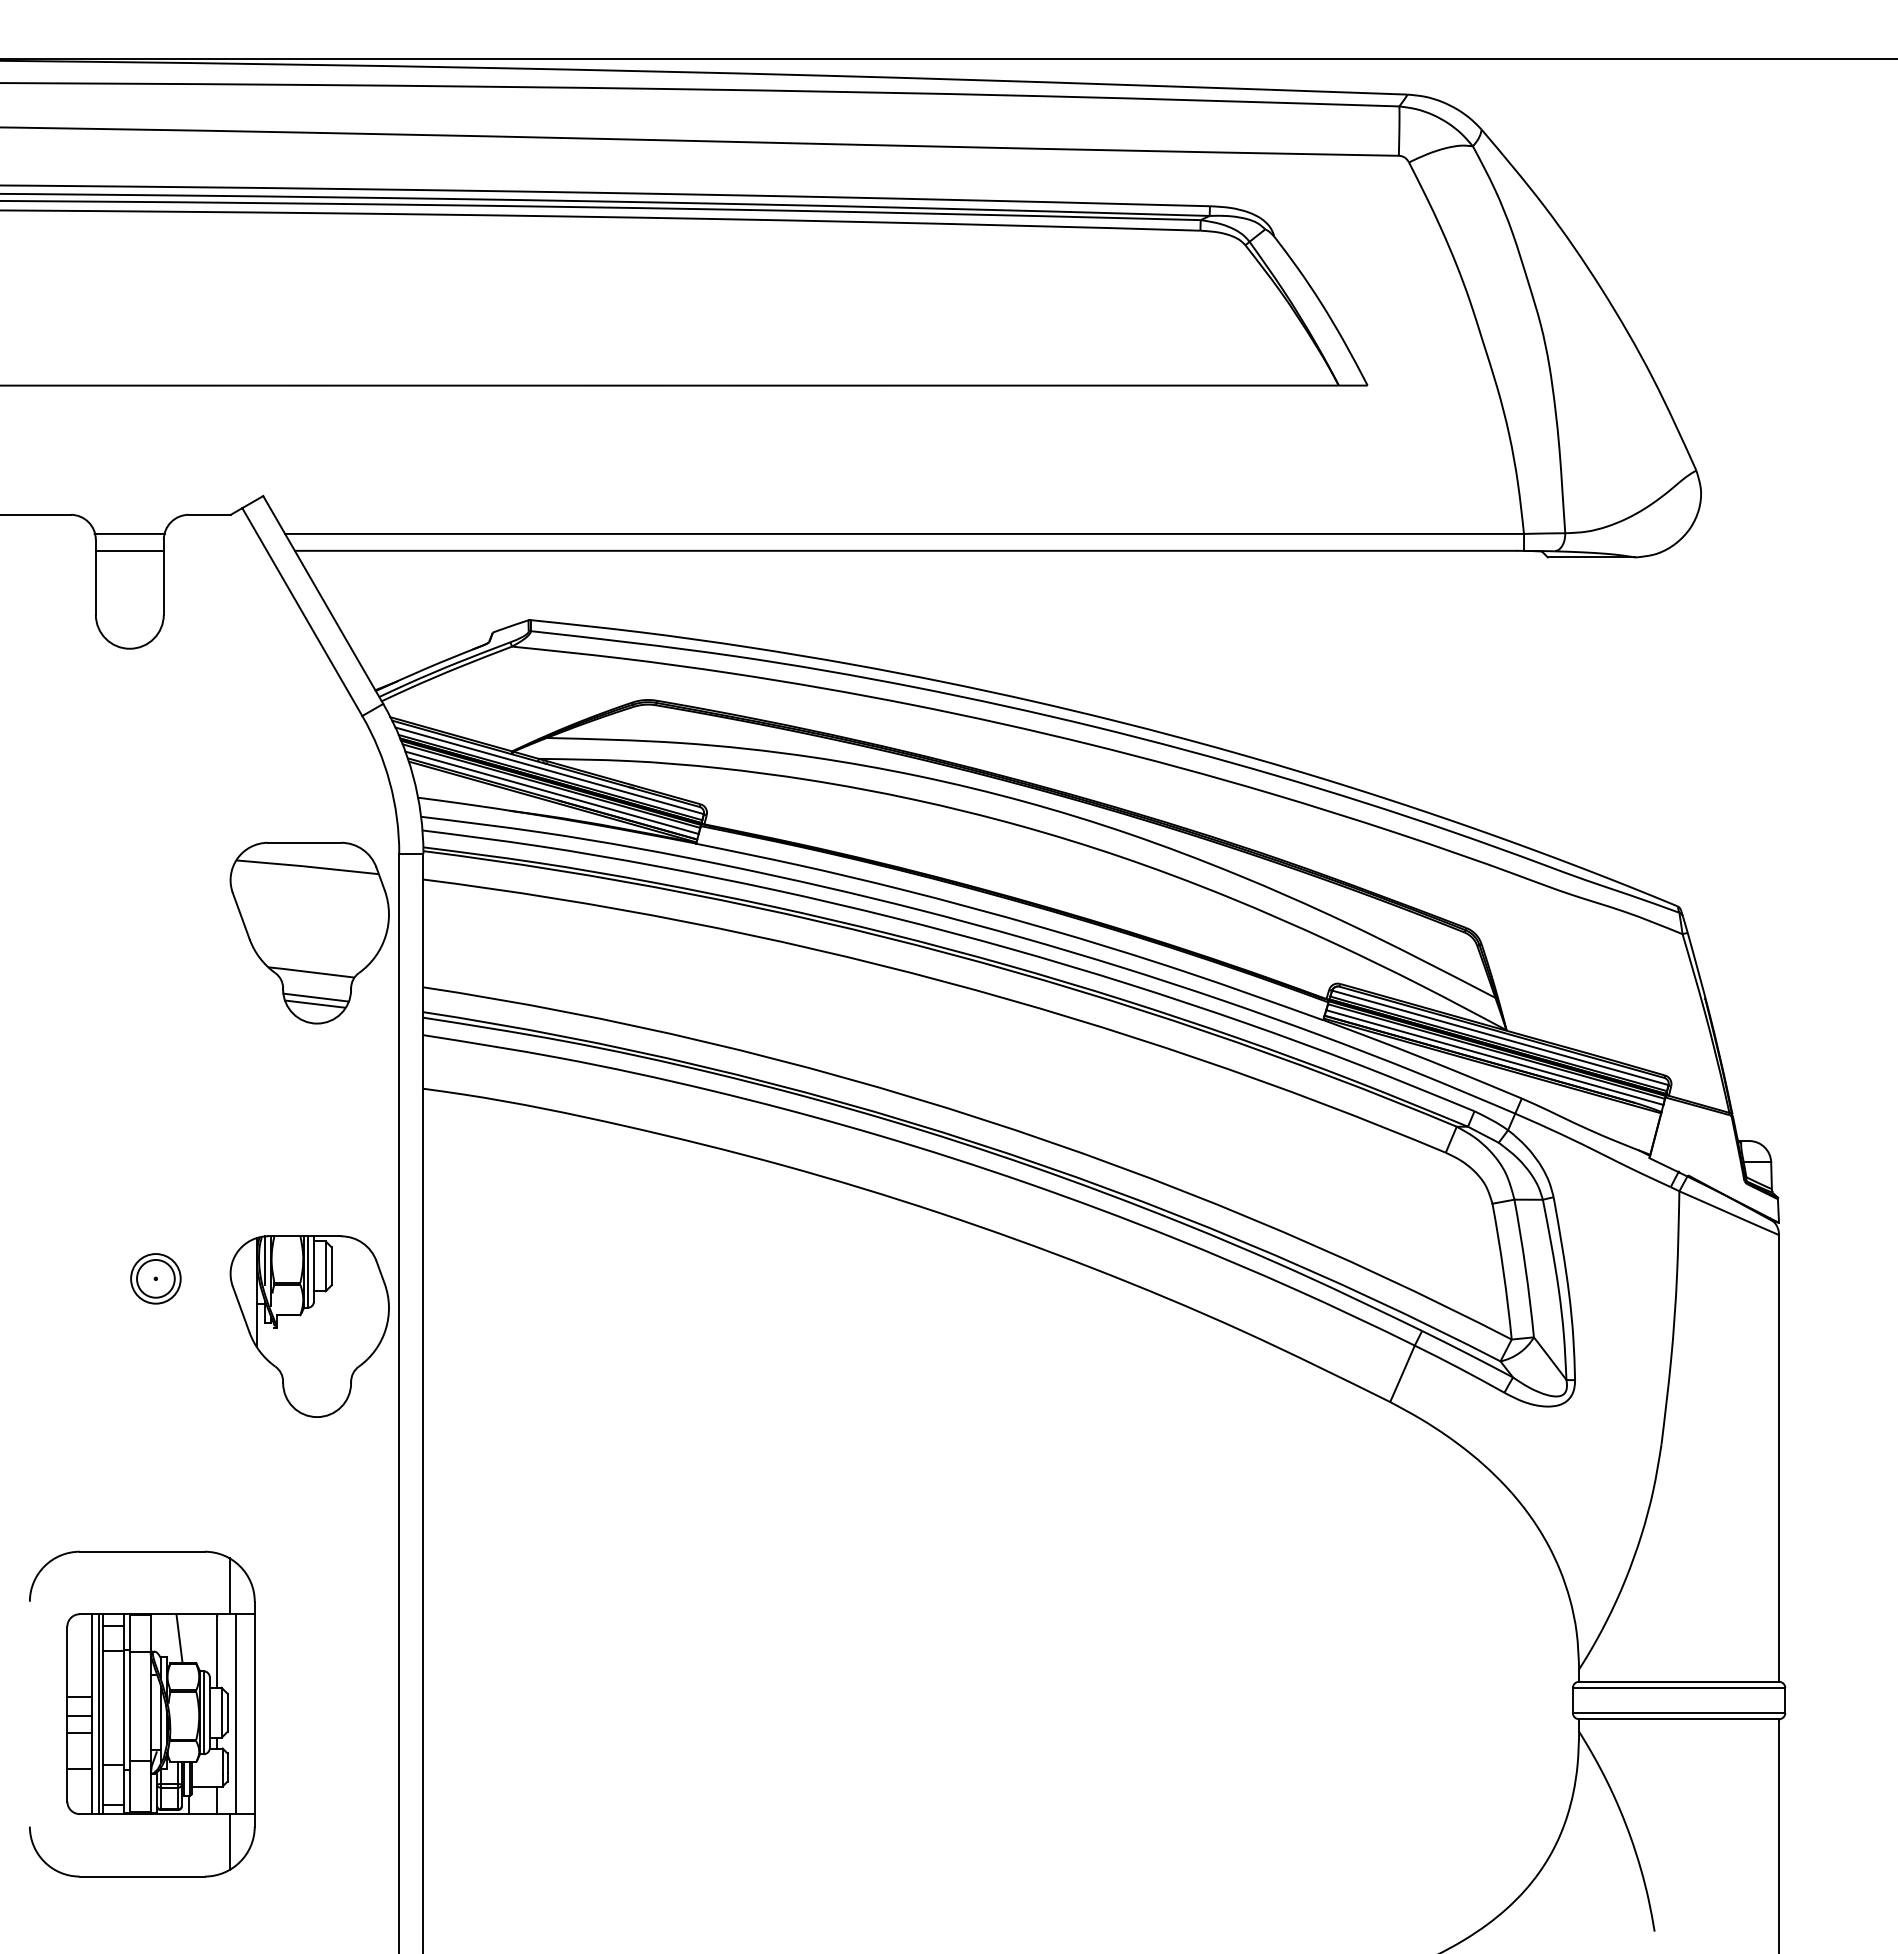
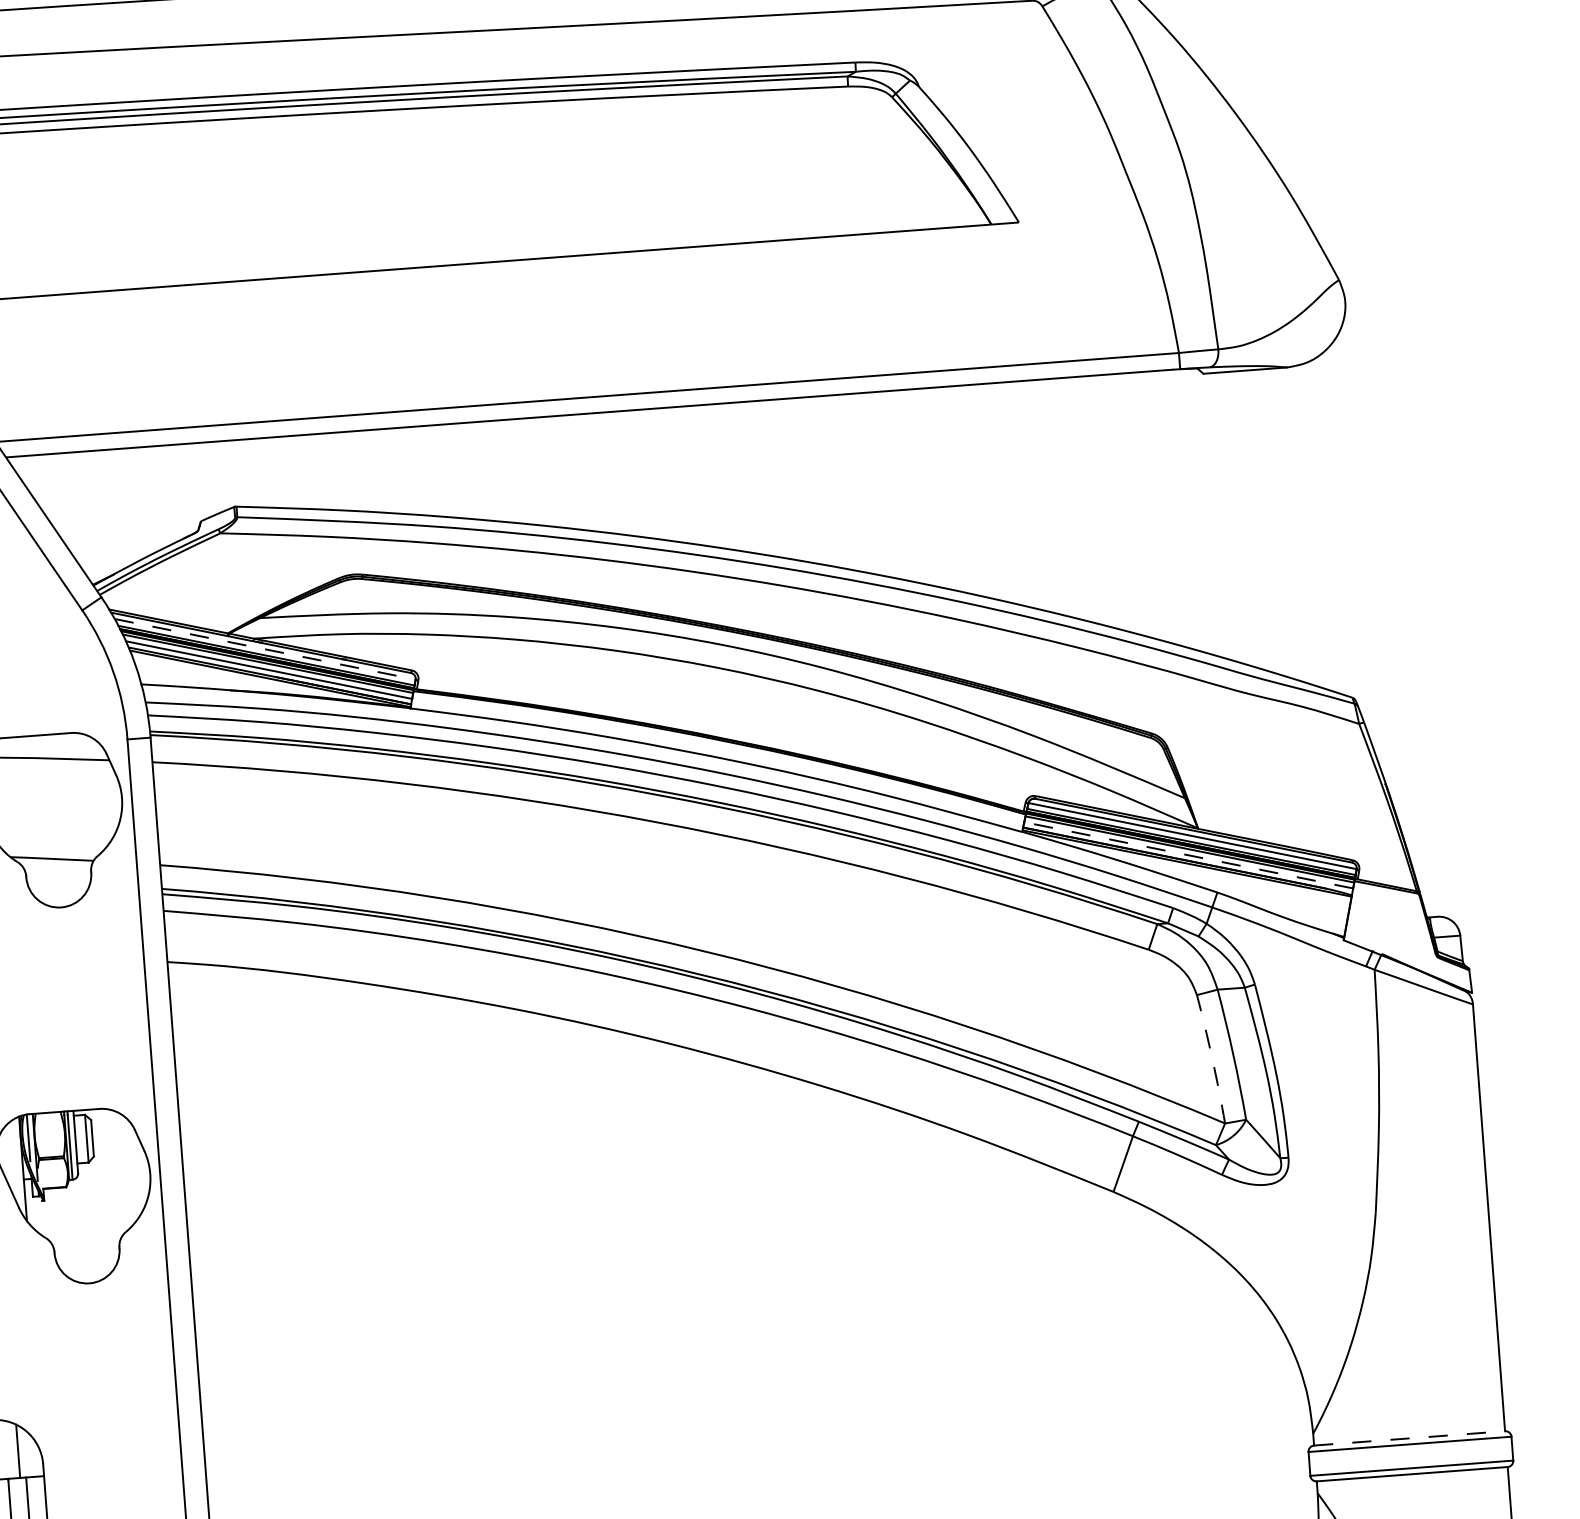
line: (550, 771) -> (266, 649), solid -> dashed
line: (315, 997) -> (57, 882), removed
line: (315, 1003) -> (58, 888), removed
line: (1494, 1057) -> (1188, 855), solid -> dashed
arc: (1503, 1271) -> (1212, 1059), solid -> dashed
line: (1679, 1681) -> (1409, 1438), solid -> dashed

